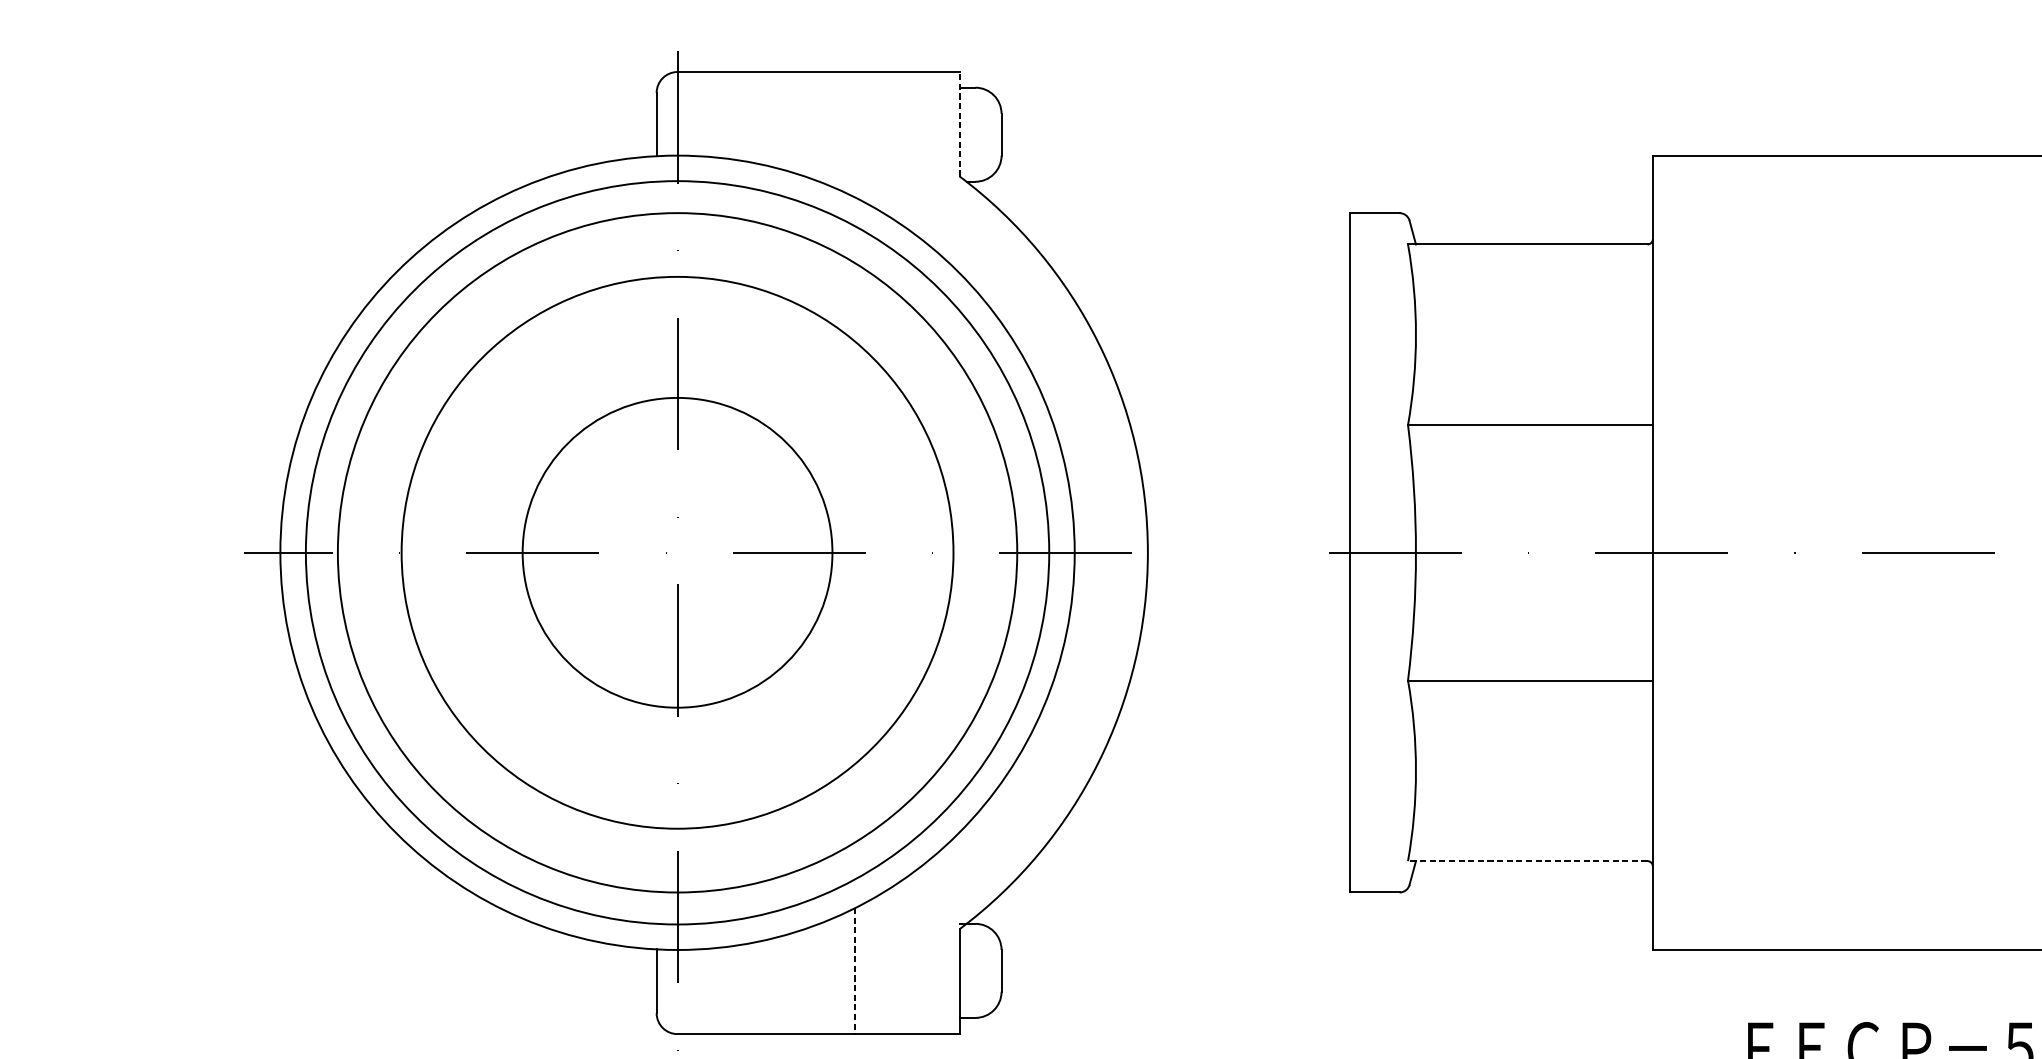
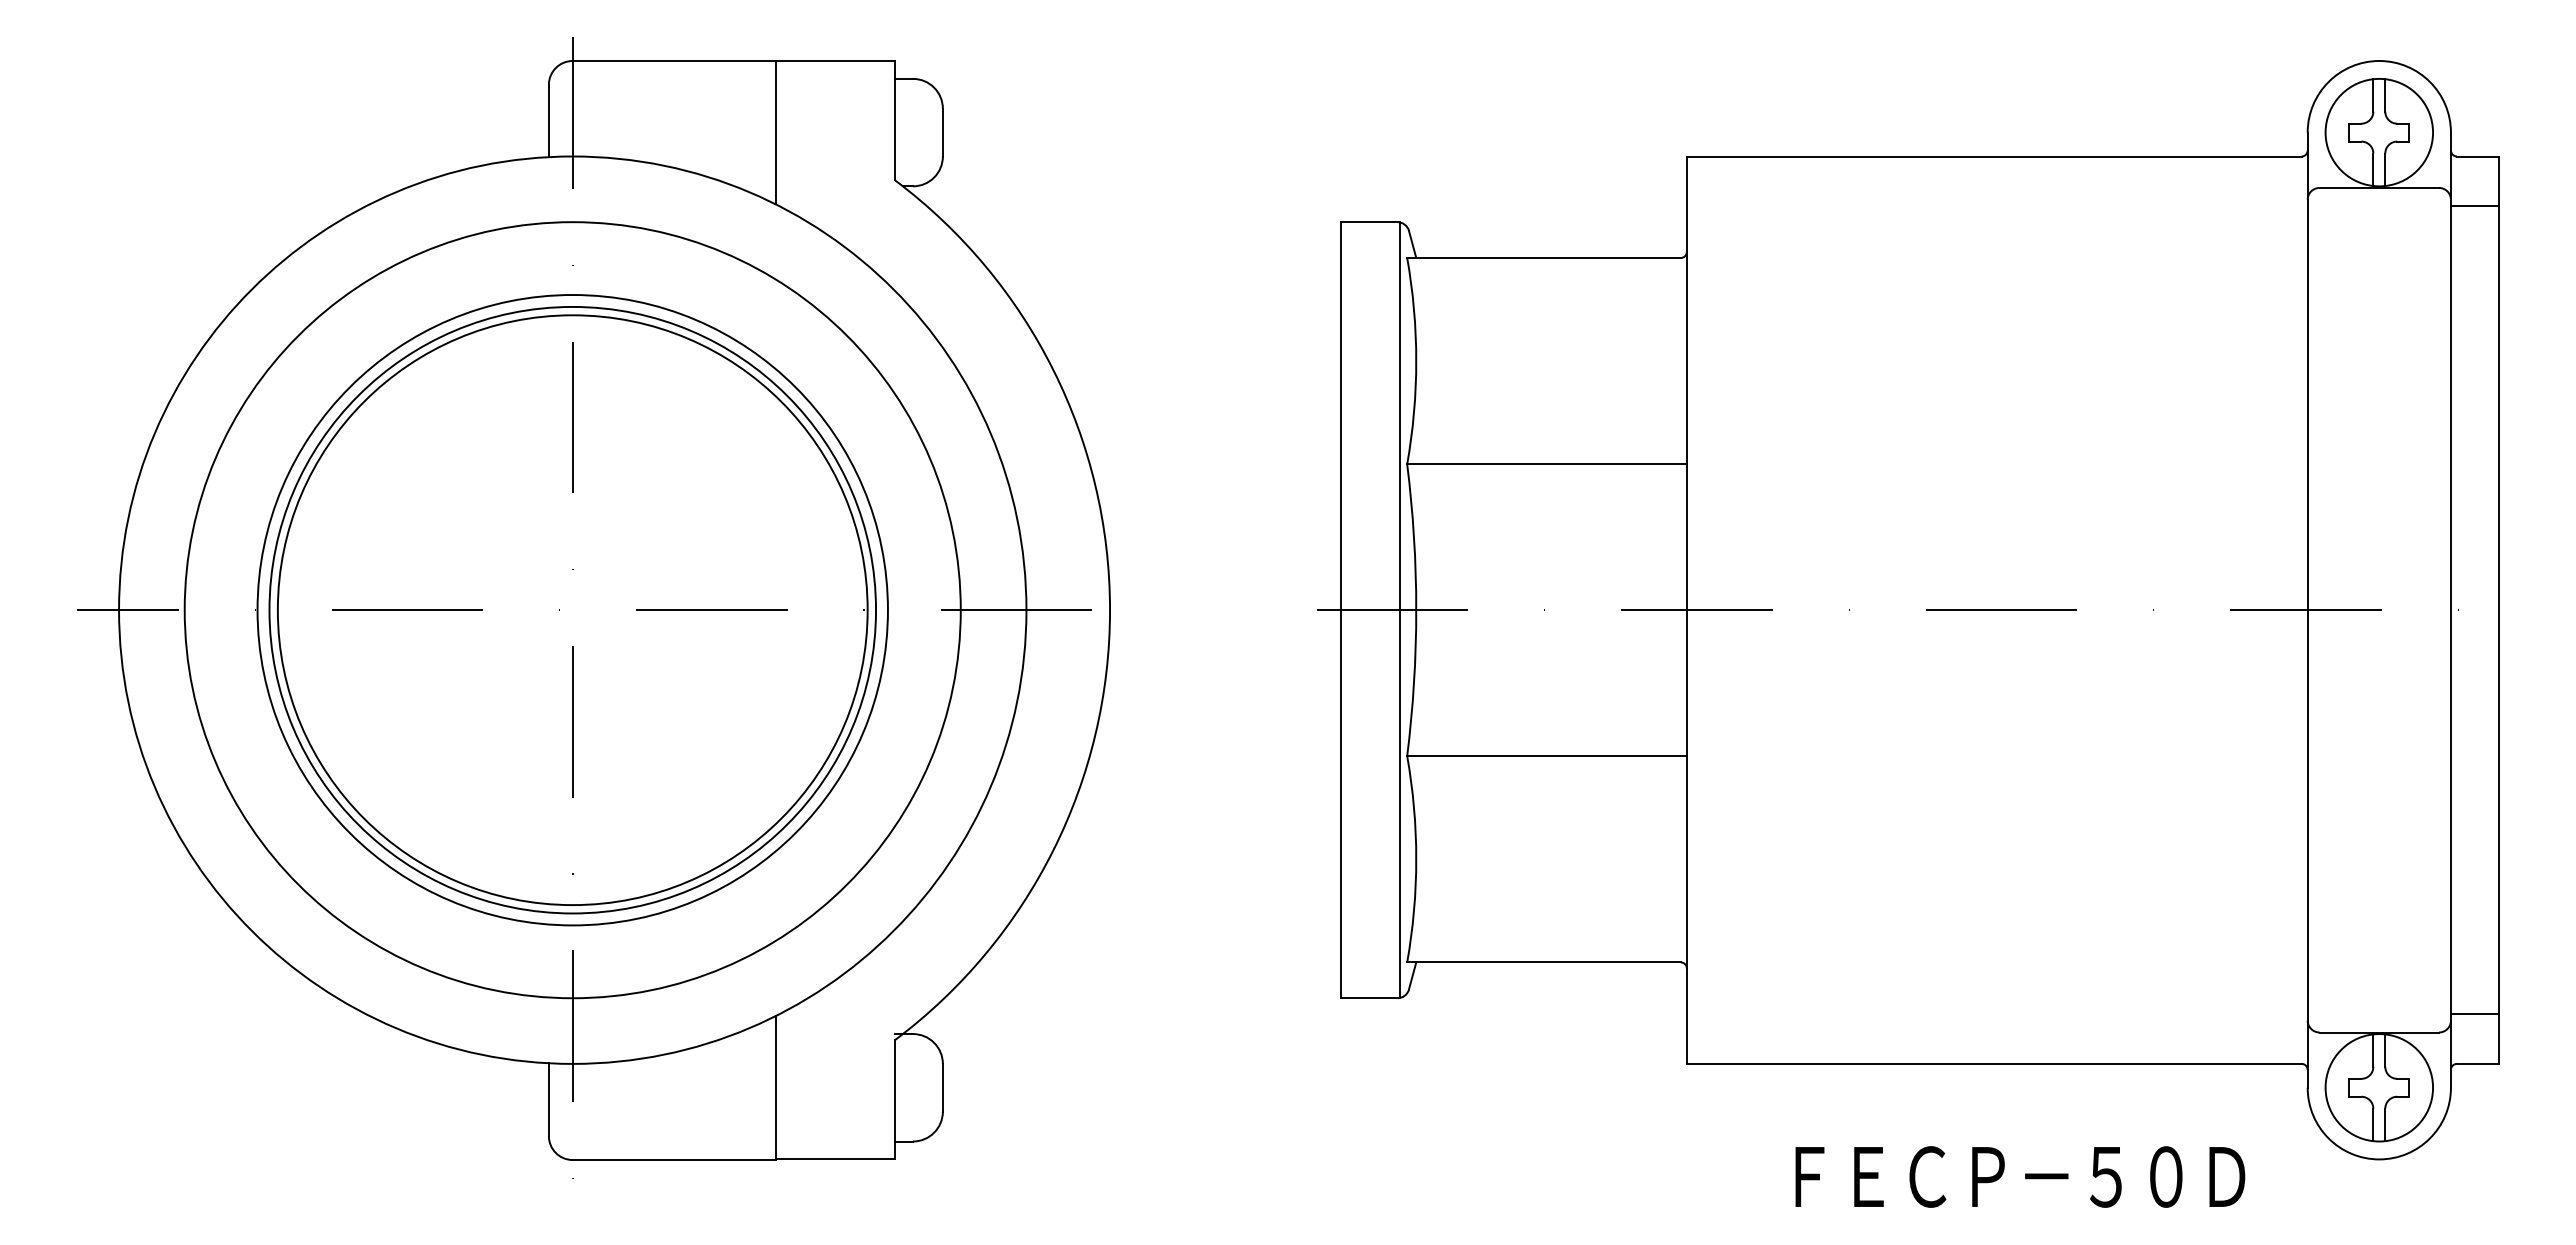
line: (960, 124) -> (895, 120), dashed -> solid
line: (855, 134) -> (775, 132), added
circle: (677, 552) -> (572, 609), size x0.71
circle: (677, 553) -> (572, 610), size x1.67
line: (1402, 553) -> (1400, 610), added
line: (1528, 861) -> (1544, 962), dashed -> solid
line: (855, 971) -> (775, 1088), dashed -> solid

